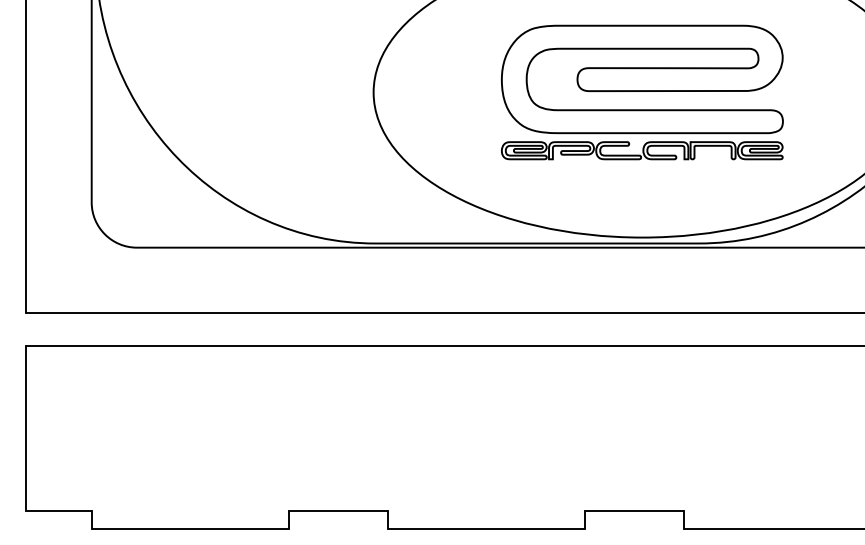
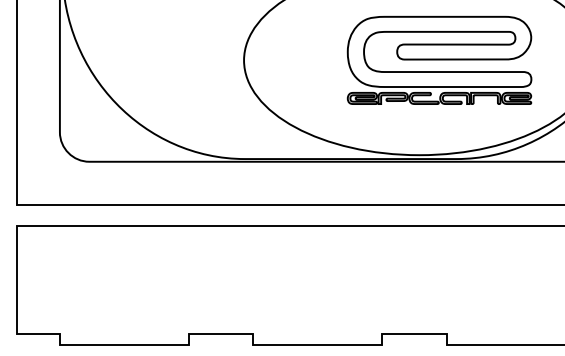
part: (642, 91) -> (439, 59), moved

